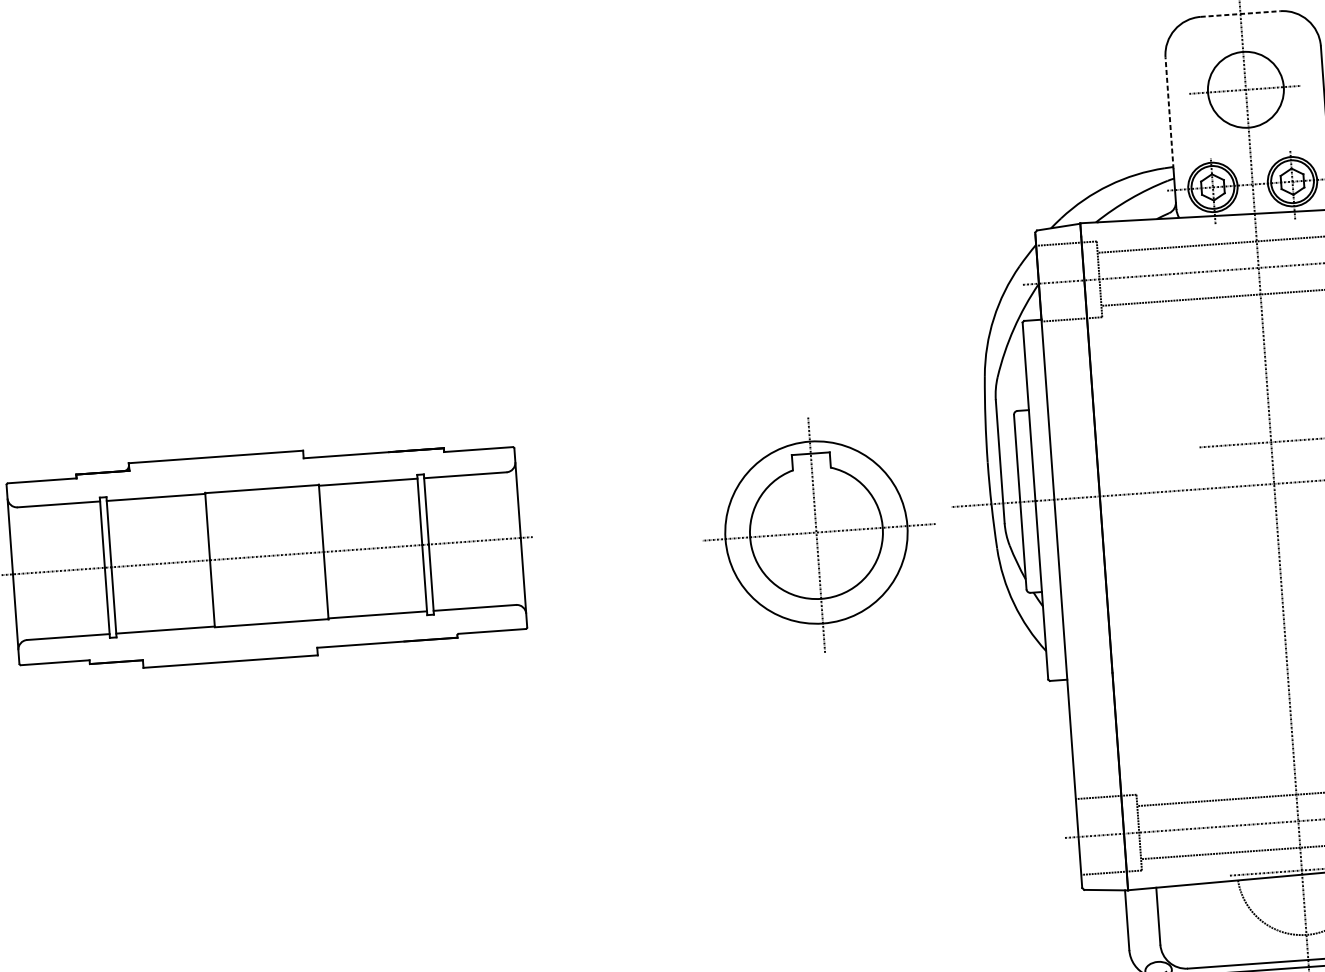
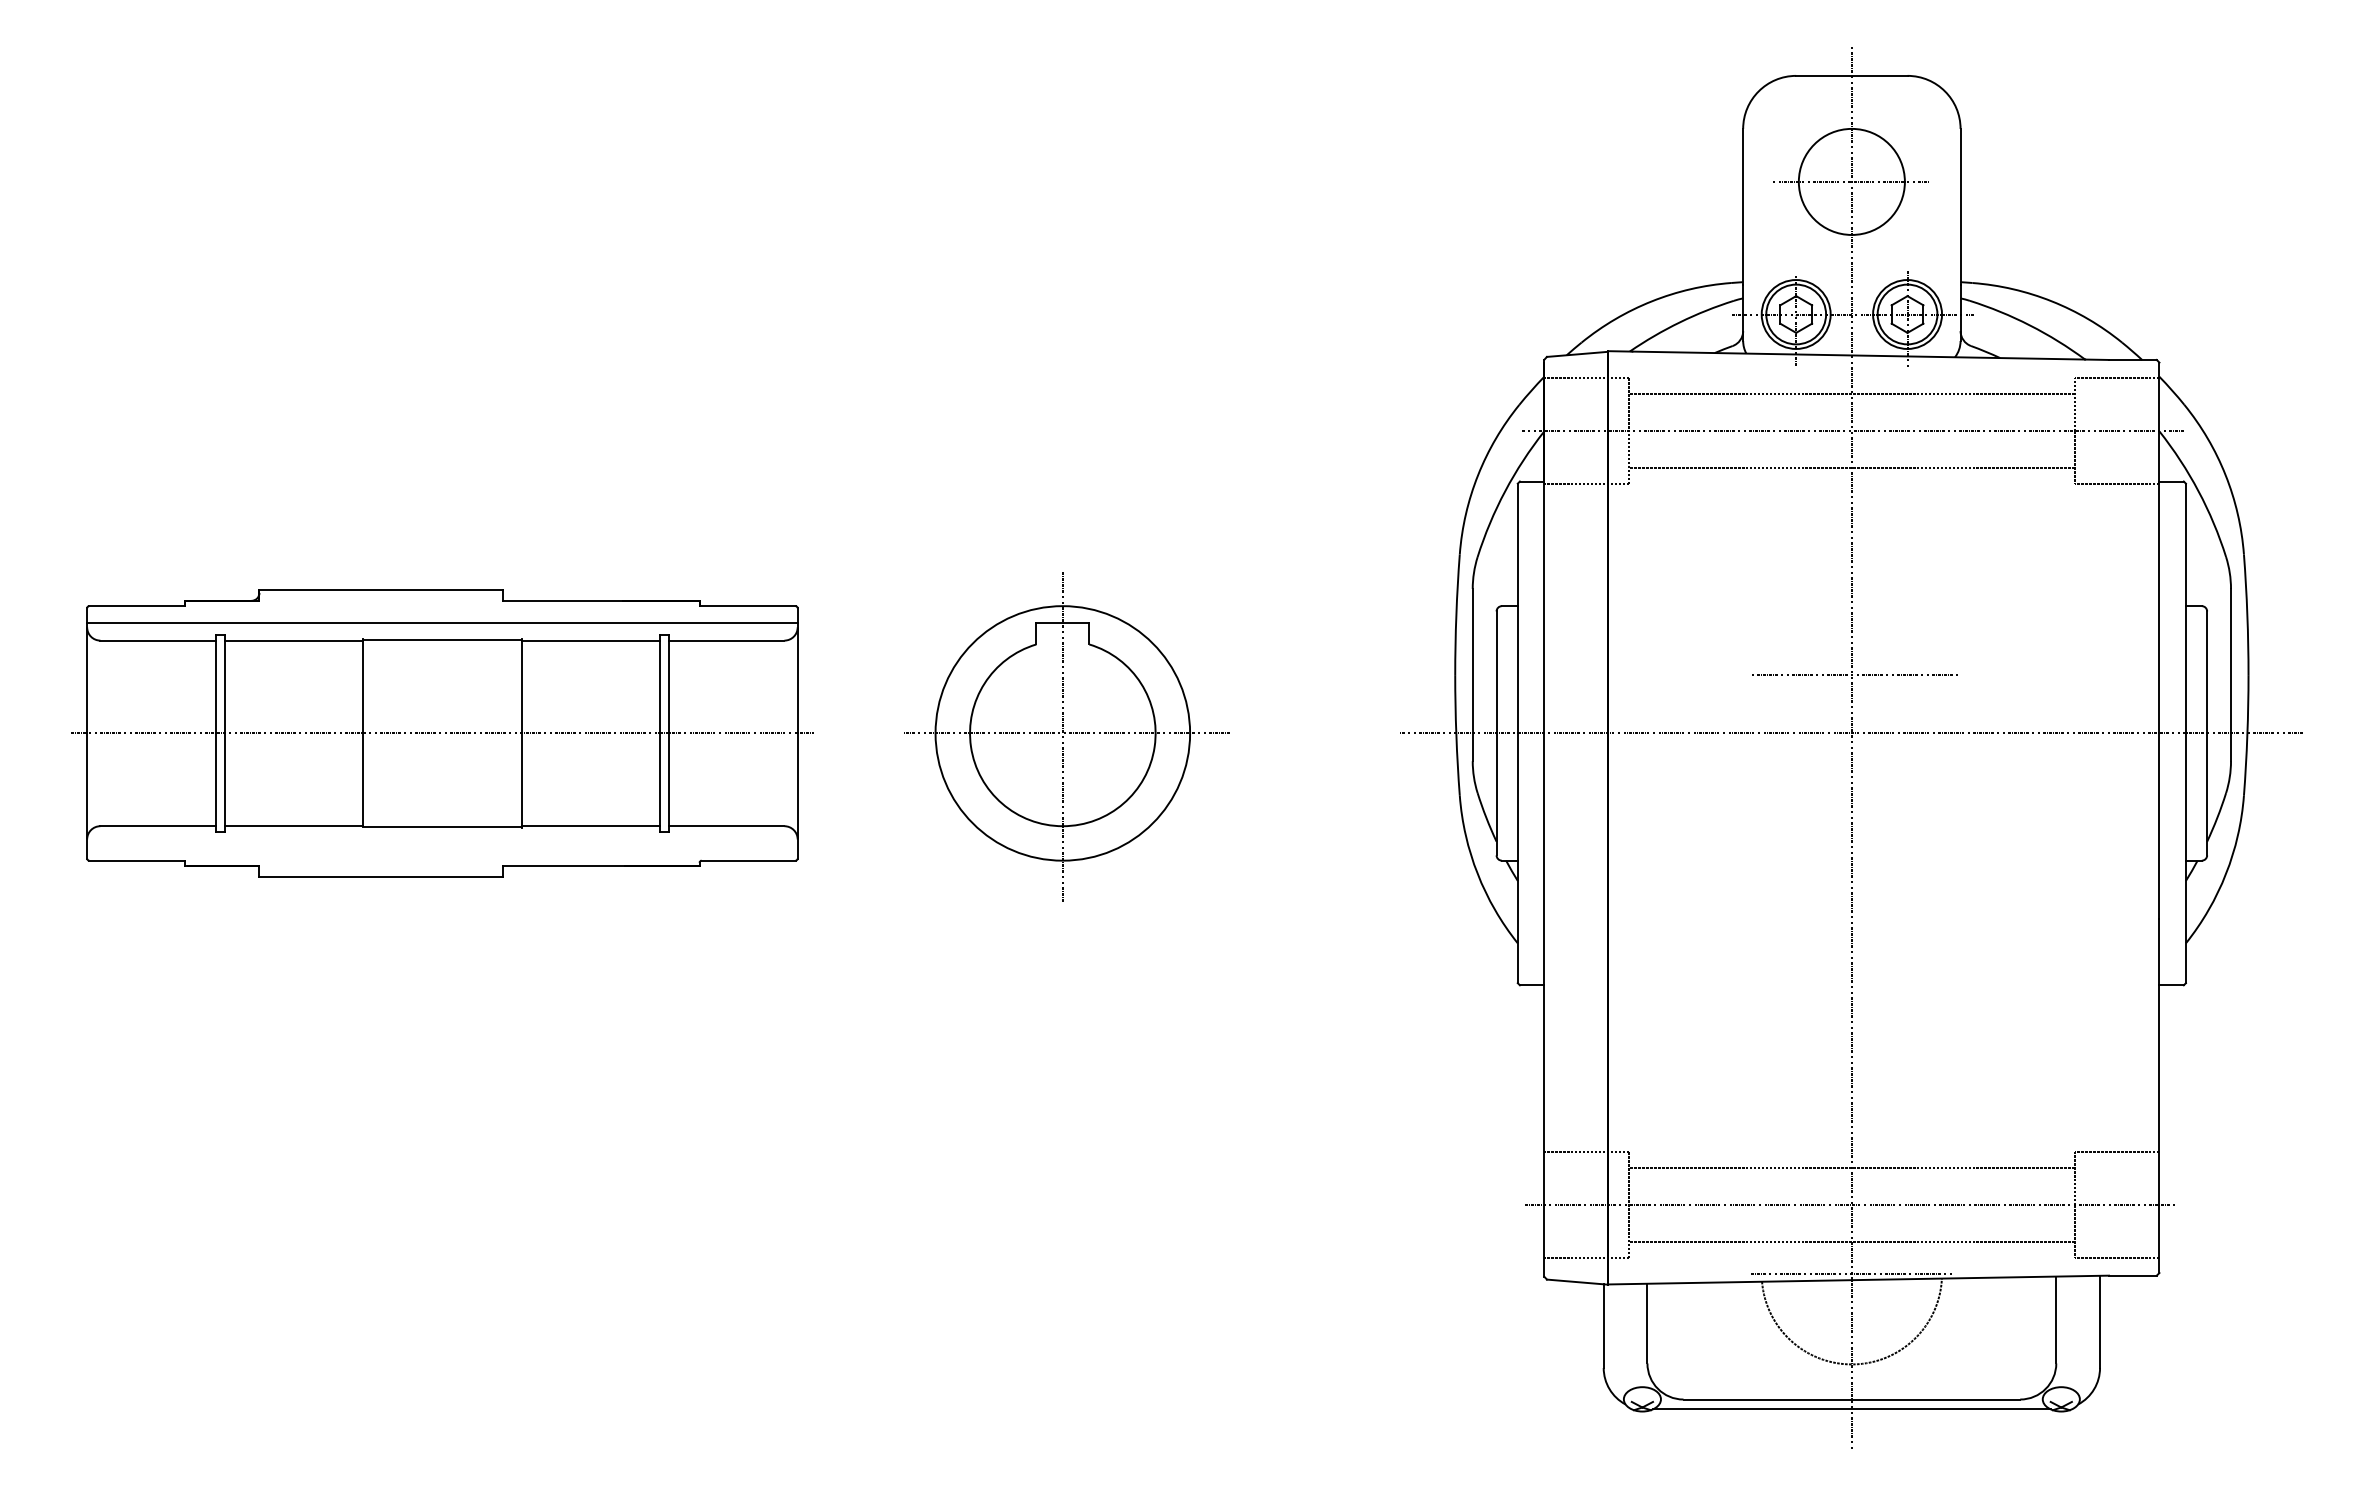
line: (1240, 13) -> (1851, 75), dashed -> solid
line: (1169, 112) -> (1743, 206), dashed -> solid
line: (261, 477) -> (442, 623), added
part: (819, 534) -> (1066, 736), moved

